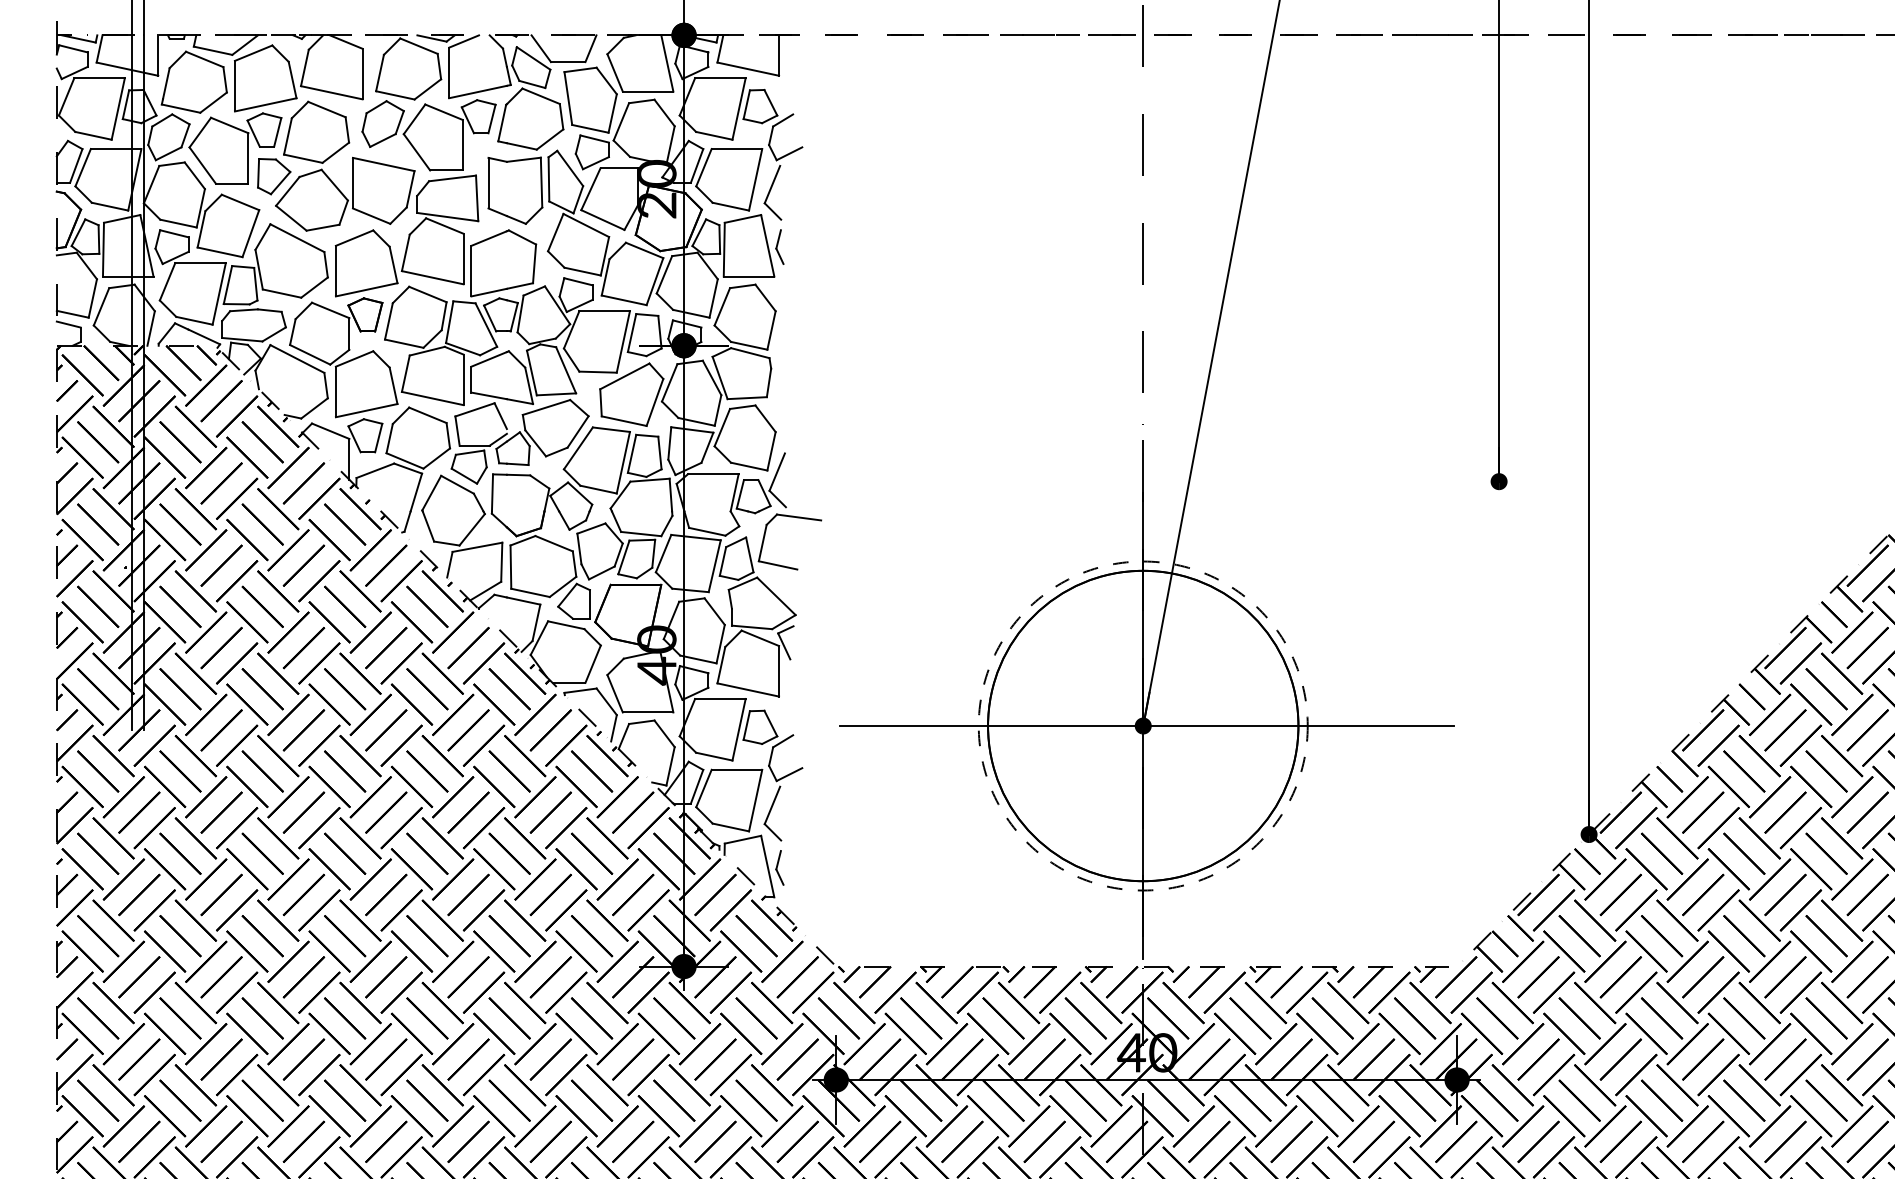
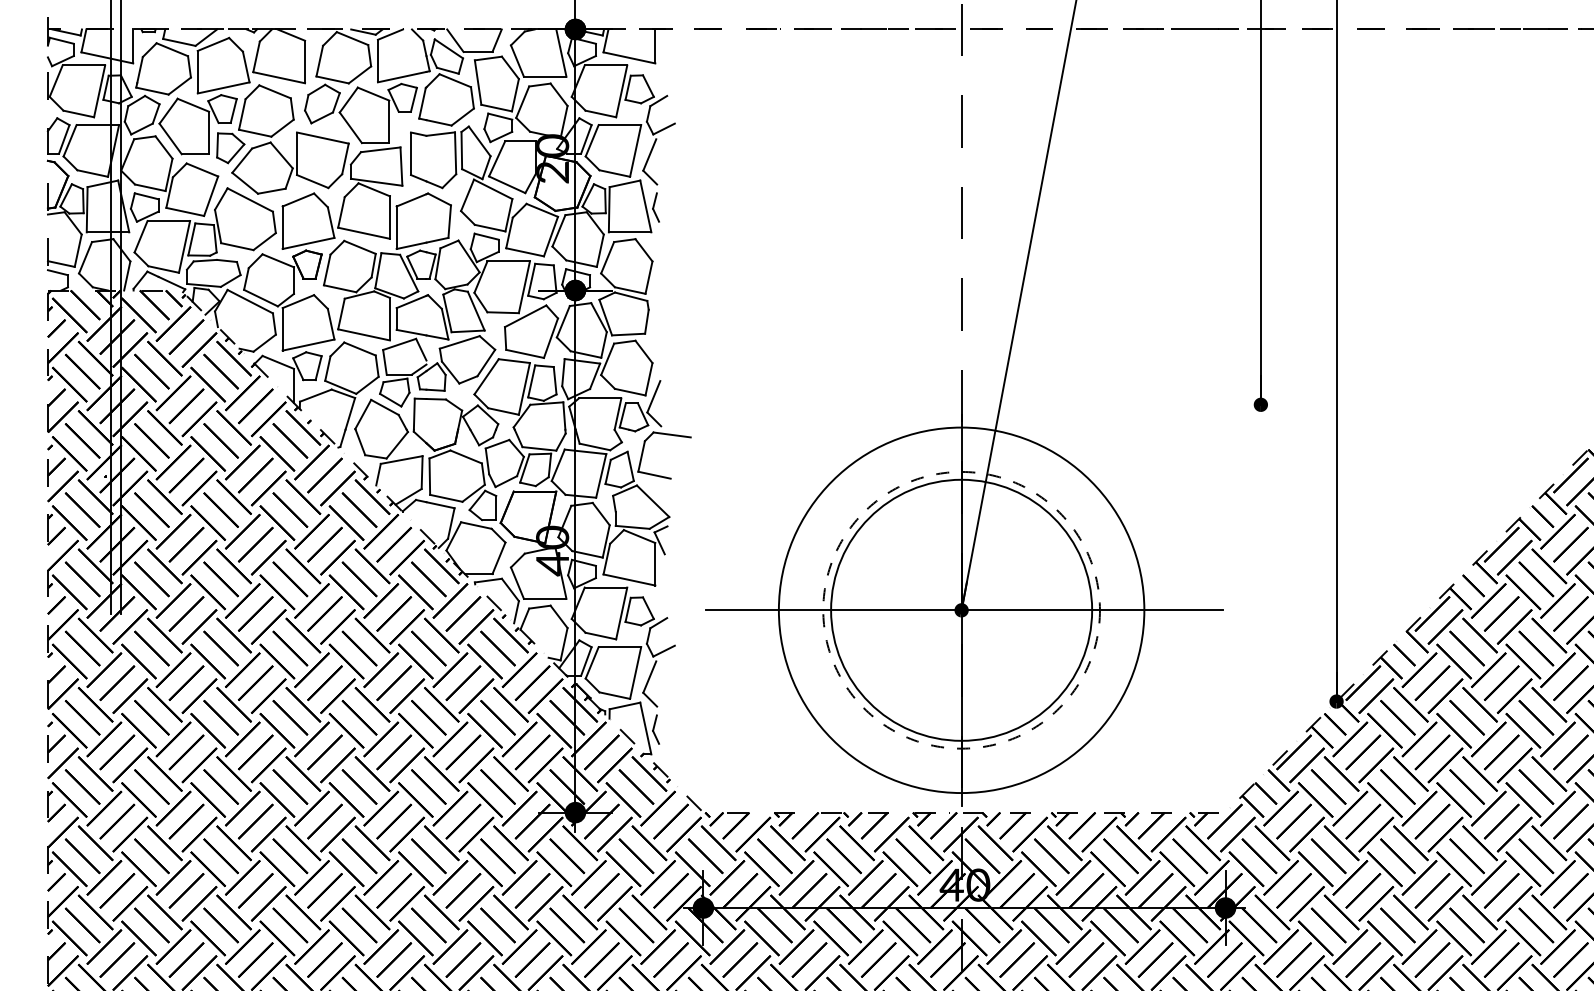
circle: (1143, 725) -> (961, 609), size x1.4

